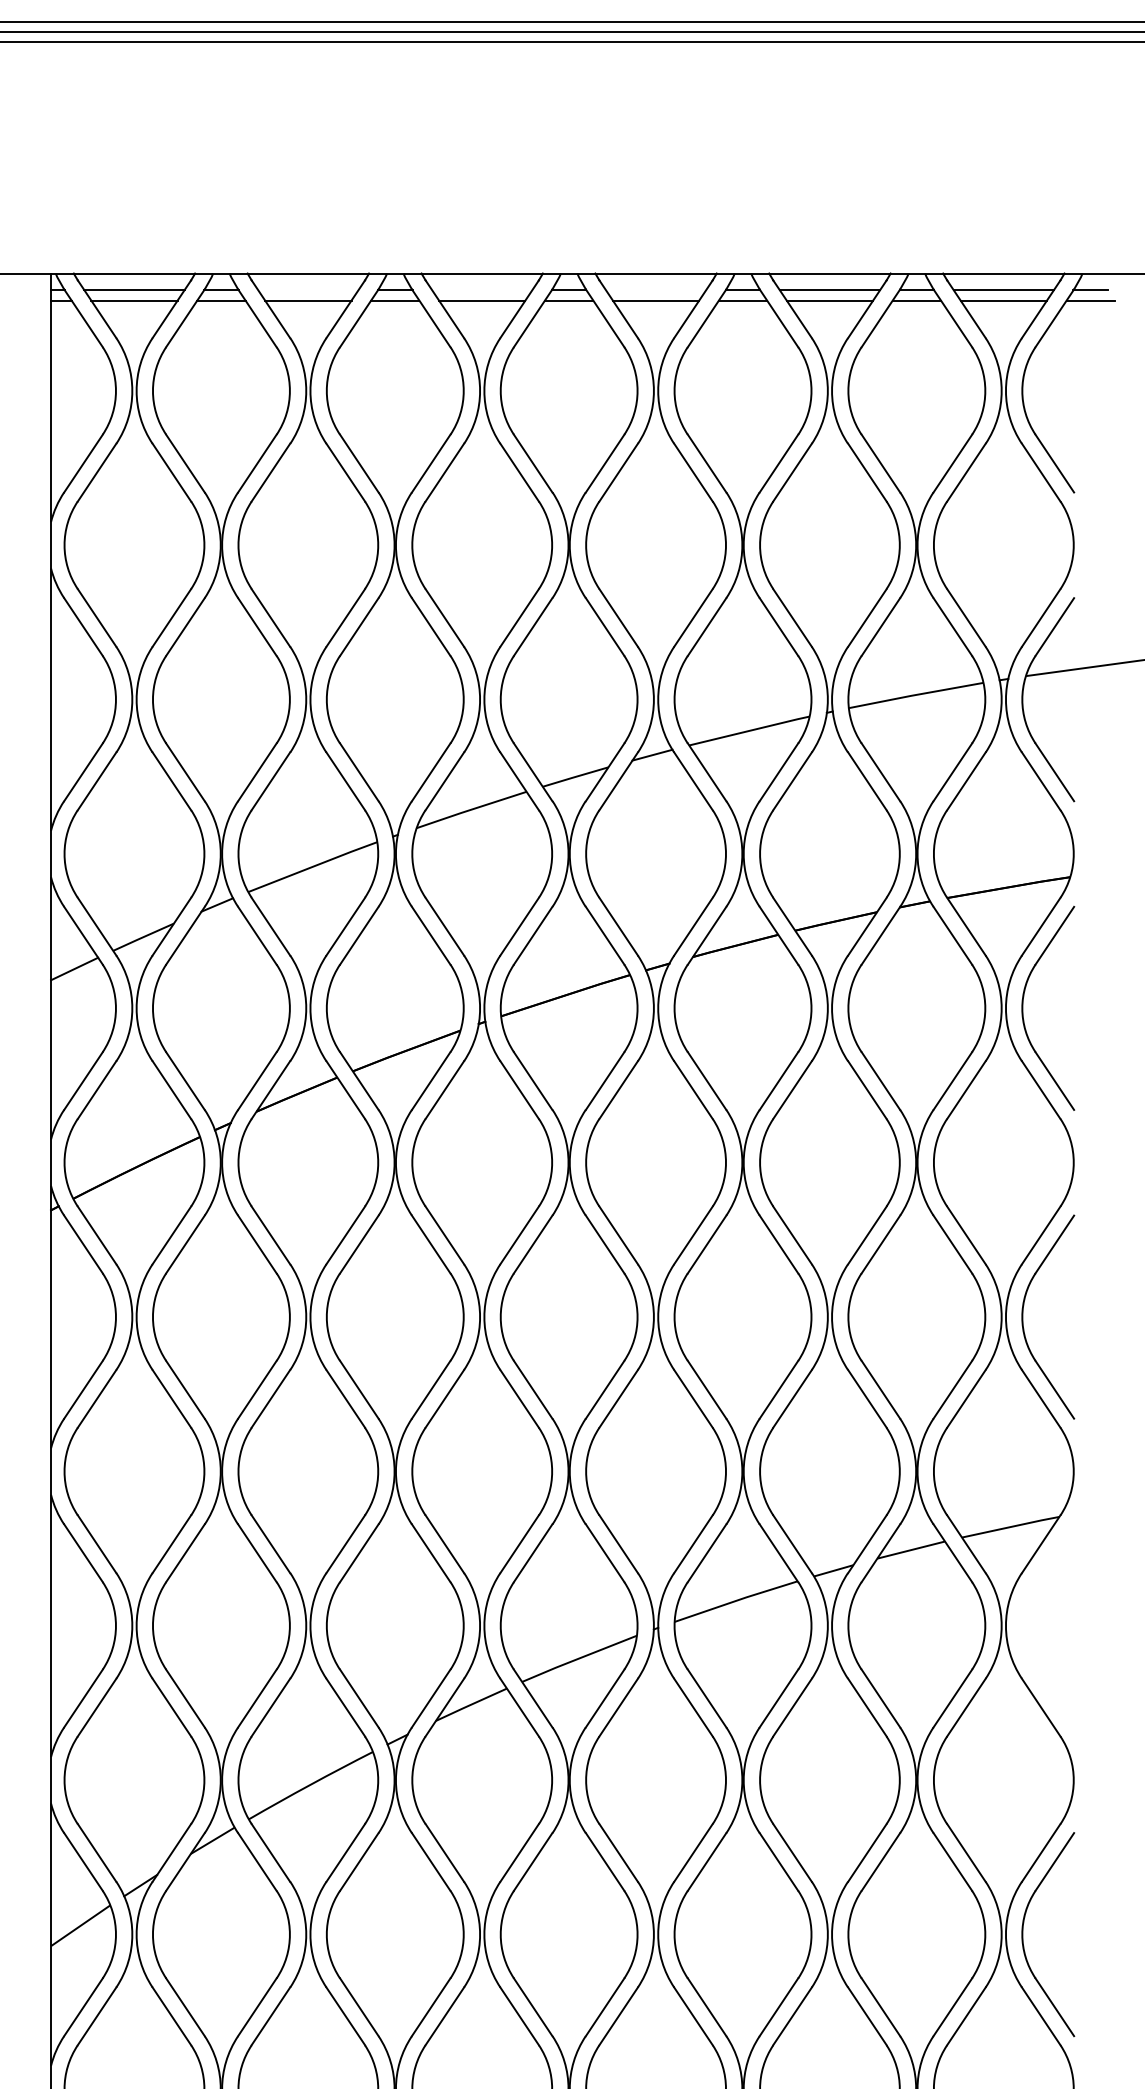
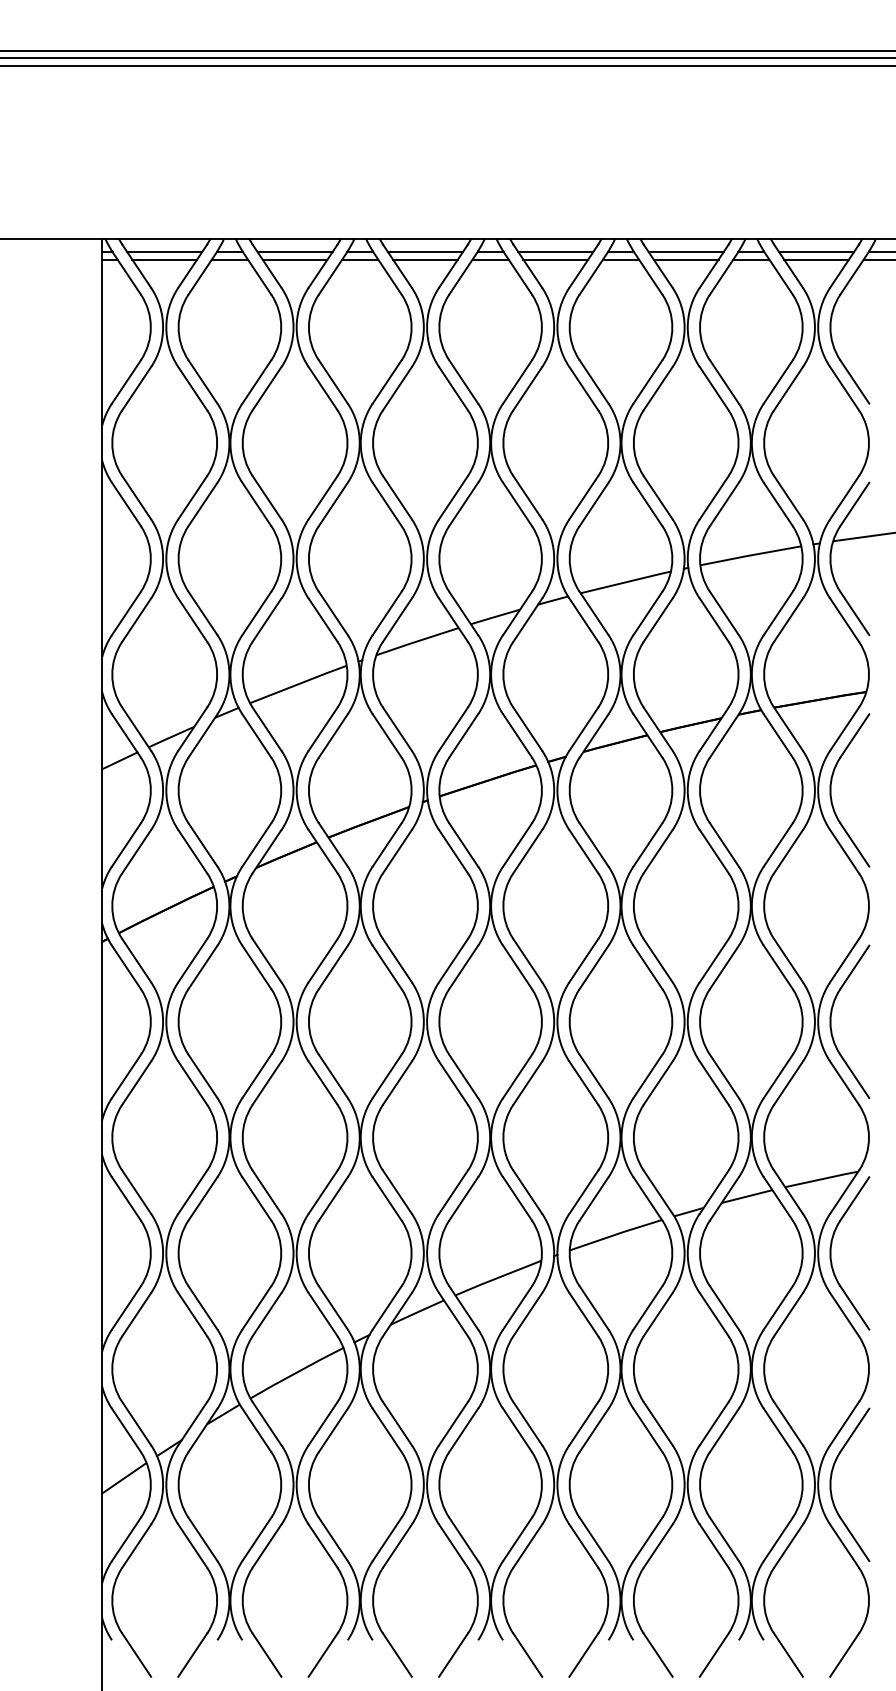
line: (307, 290) -> (294, 252), added
line: (480, 290) -> (424, 252), added
line: (655, 290) -> (555, 252), added
part: (1023, 1626) -> (831, 1253), added

